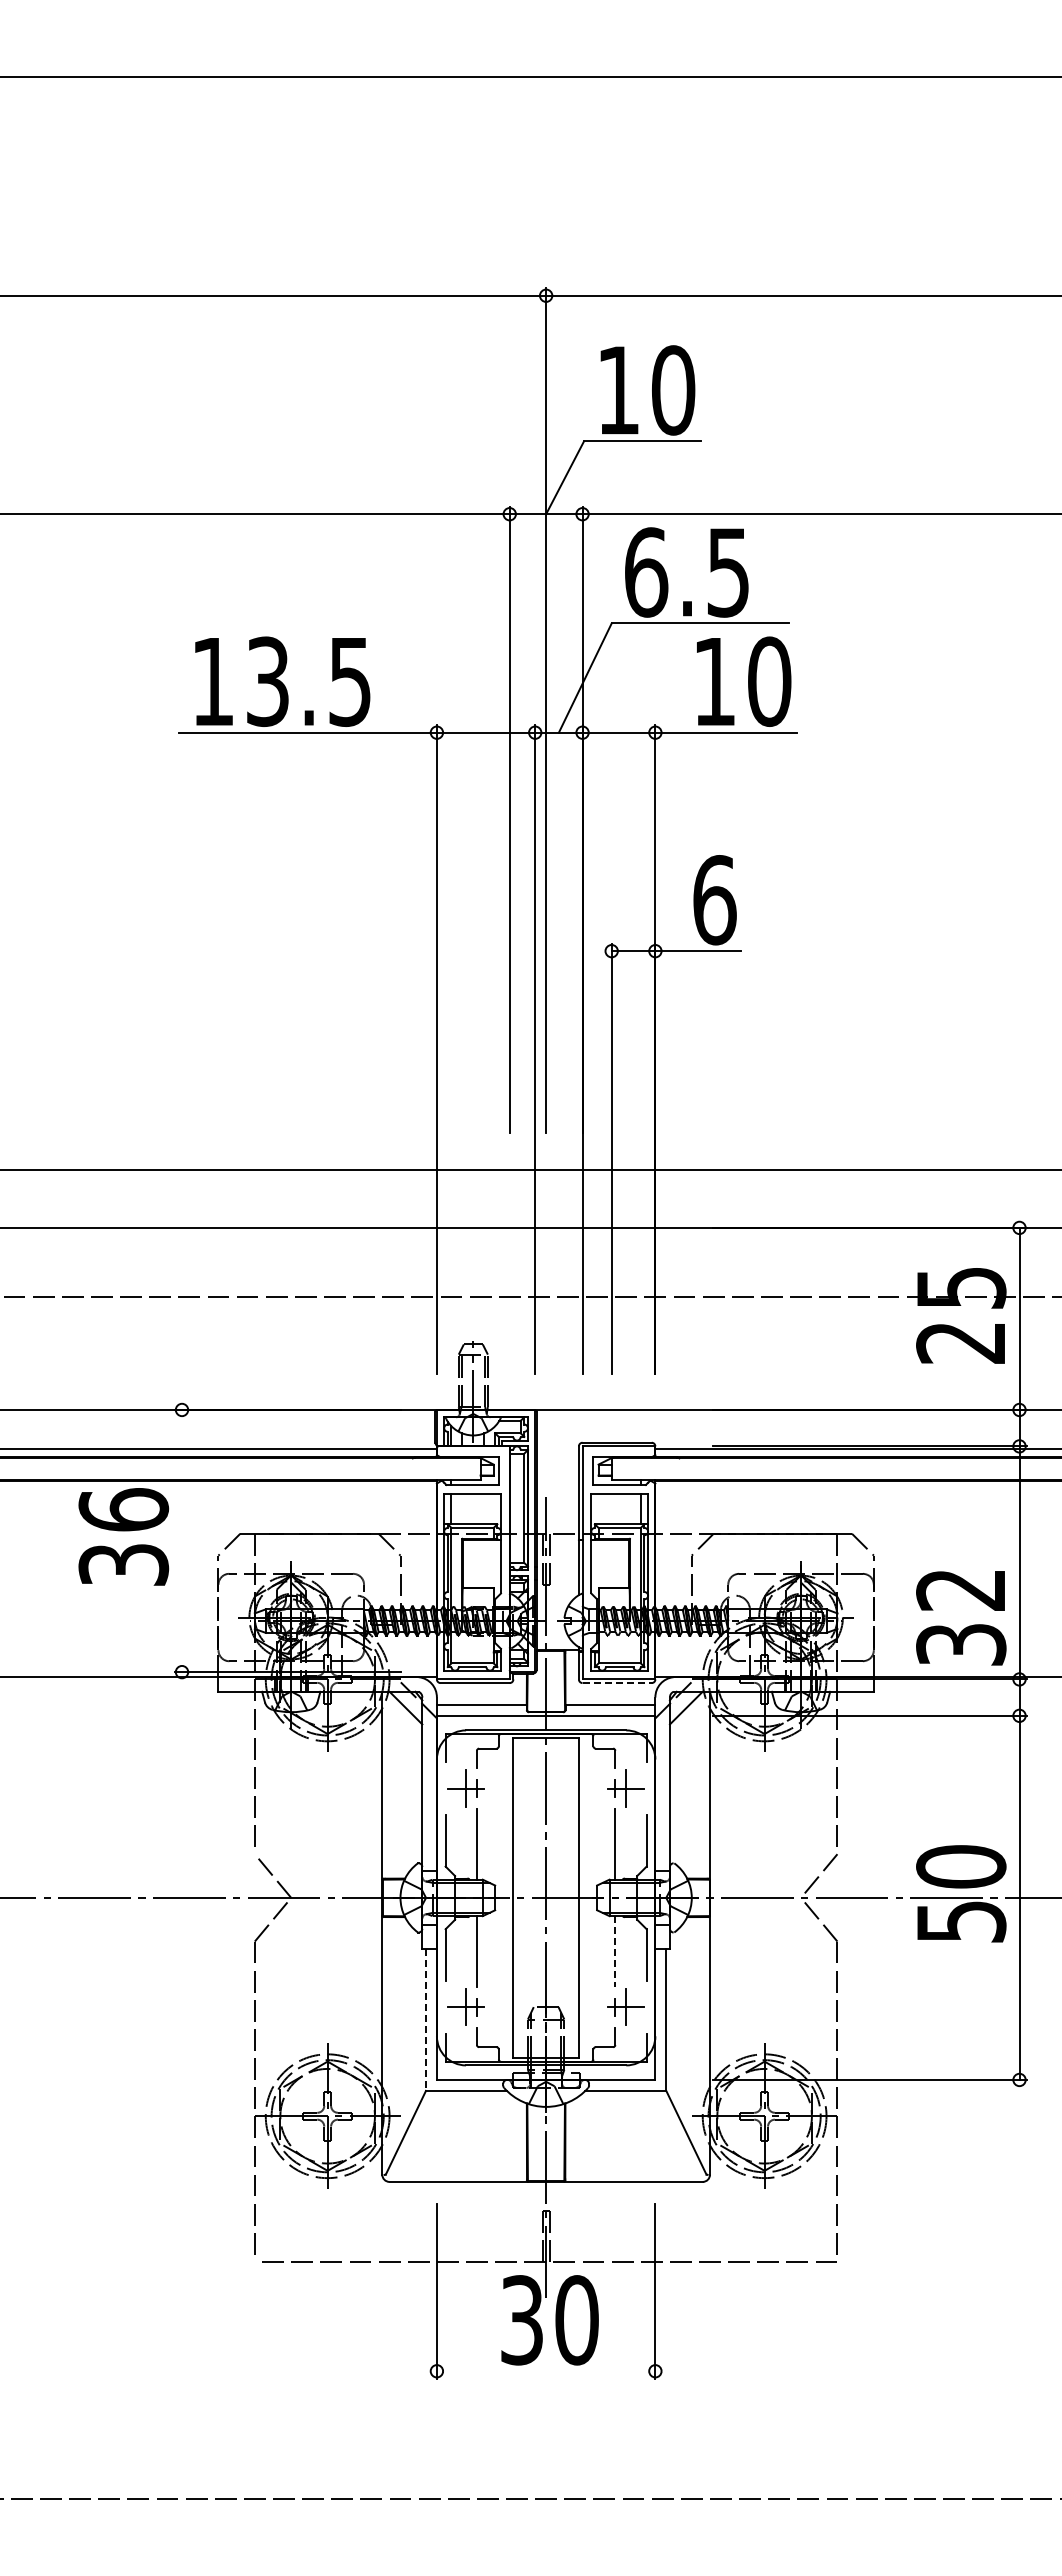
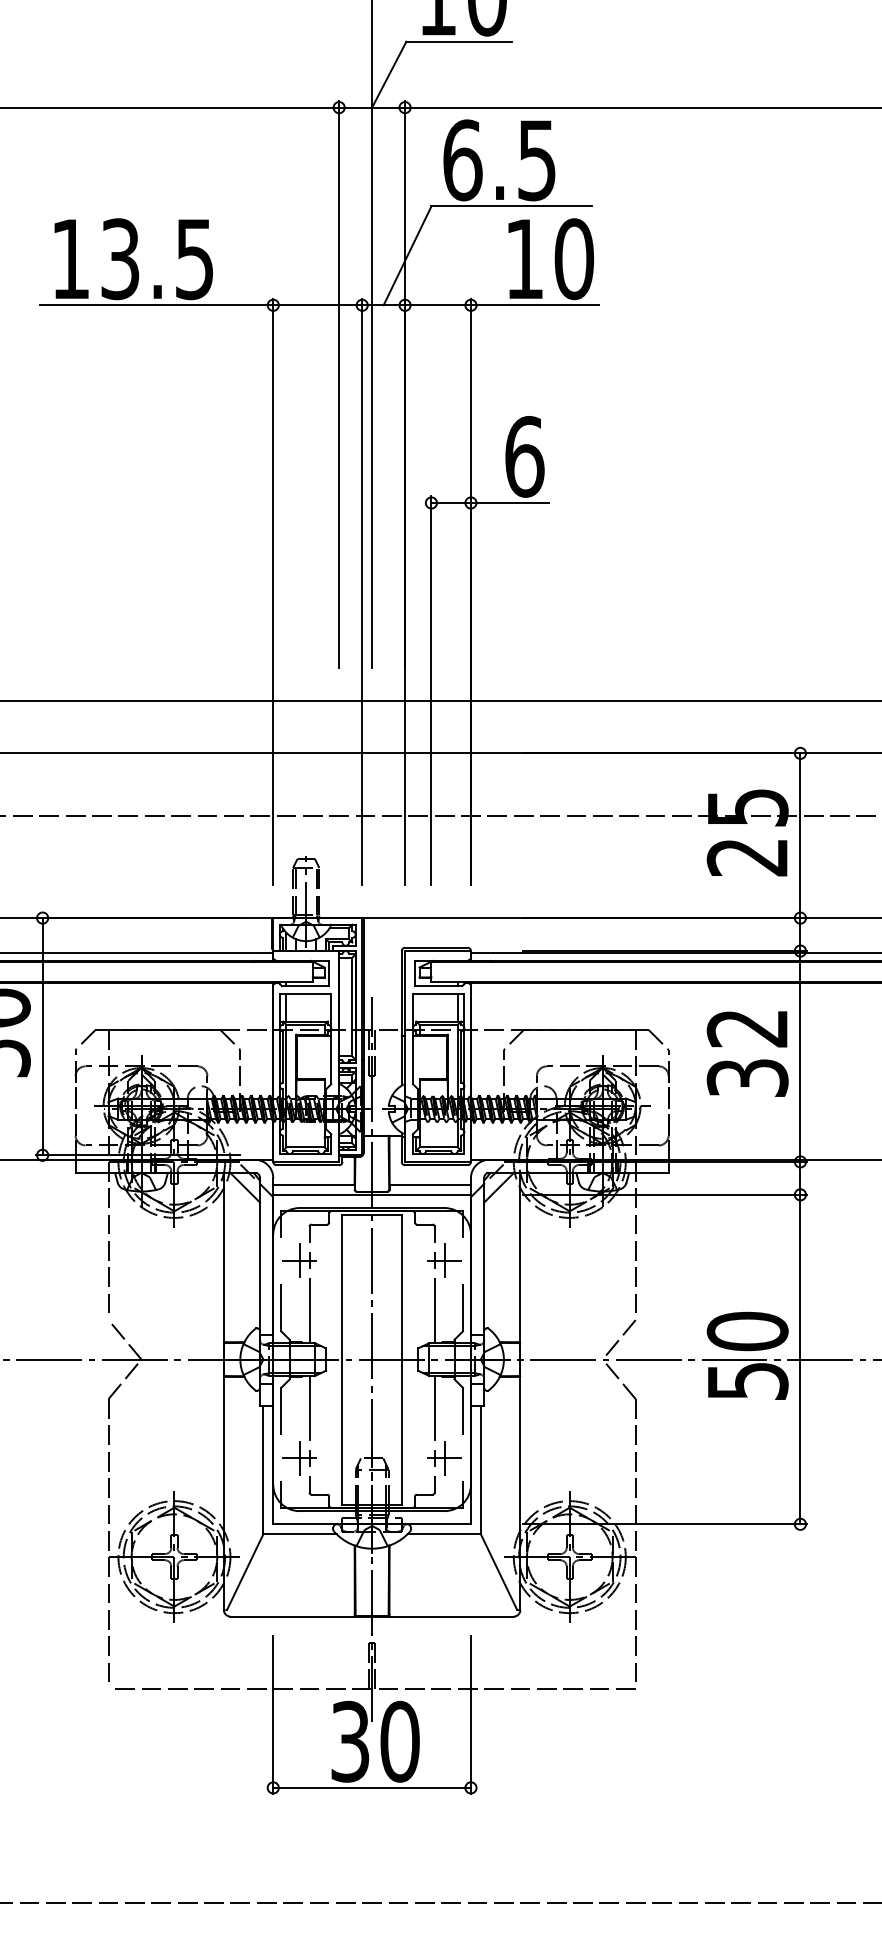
line: (182, 1540) -> (43, 1036), added
text: (961, 1618) -> (747, 1054), moved
line: (617, 1683) -> (436, 1165), dashed -> solid
line: (615, 1951) -> (434, 1408), dashed -> solid
line: (425, 2020) -> (262, 1470), dashed -> solid
line: (545, 2371) -> (371, 1788), added

